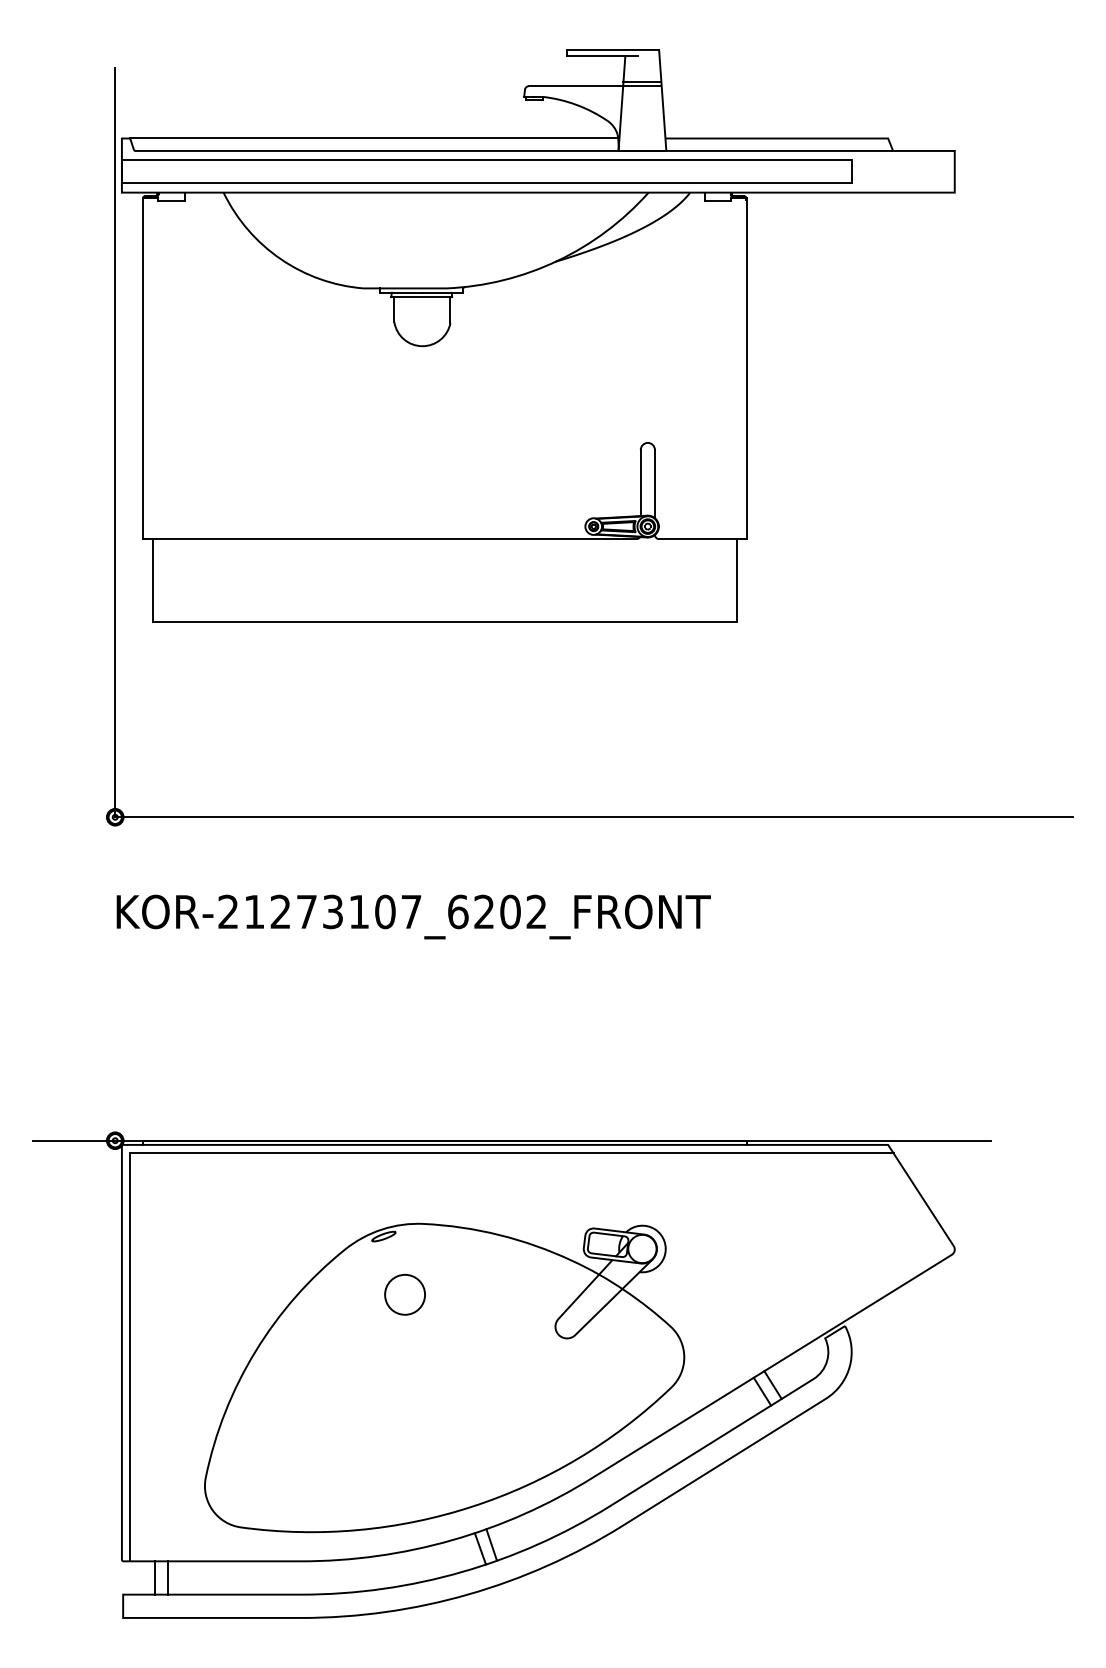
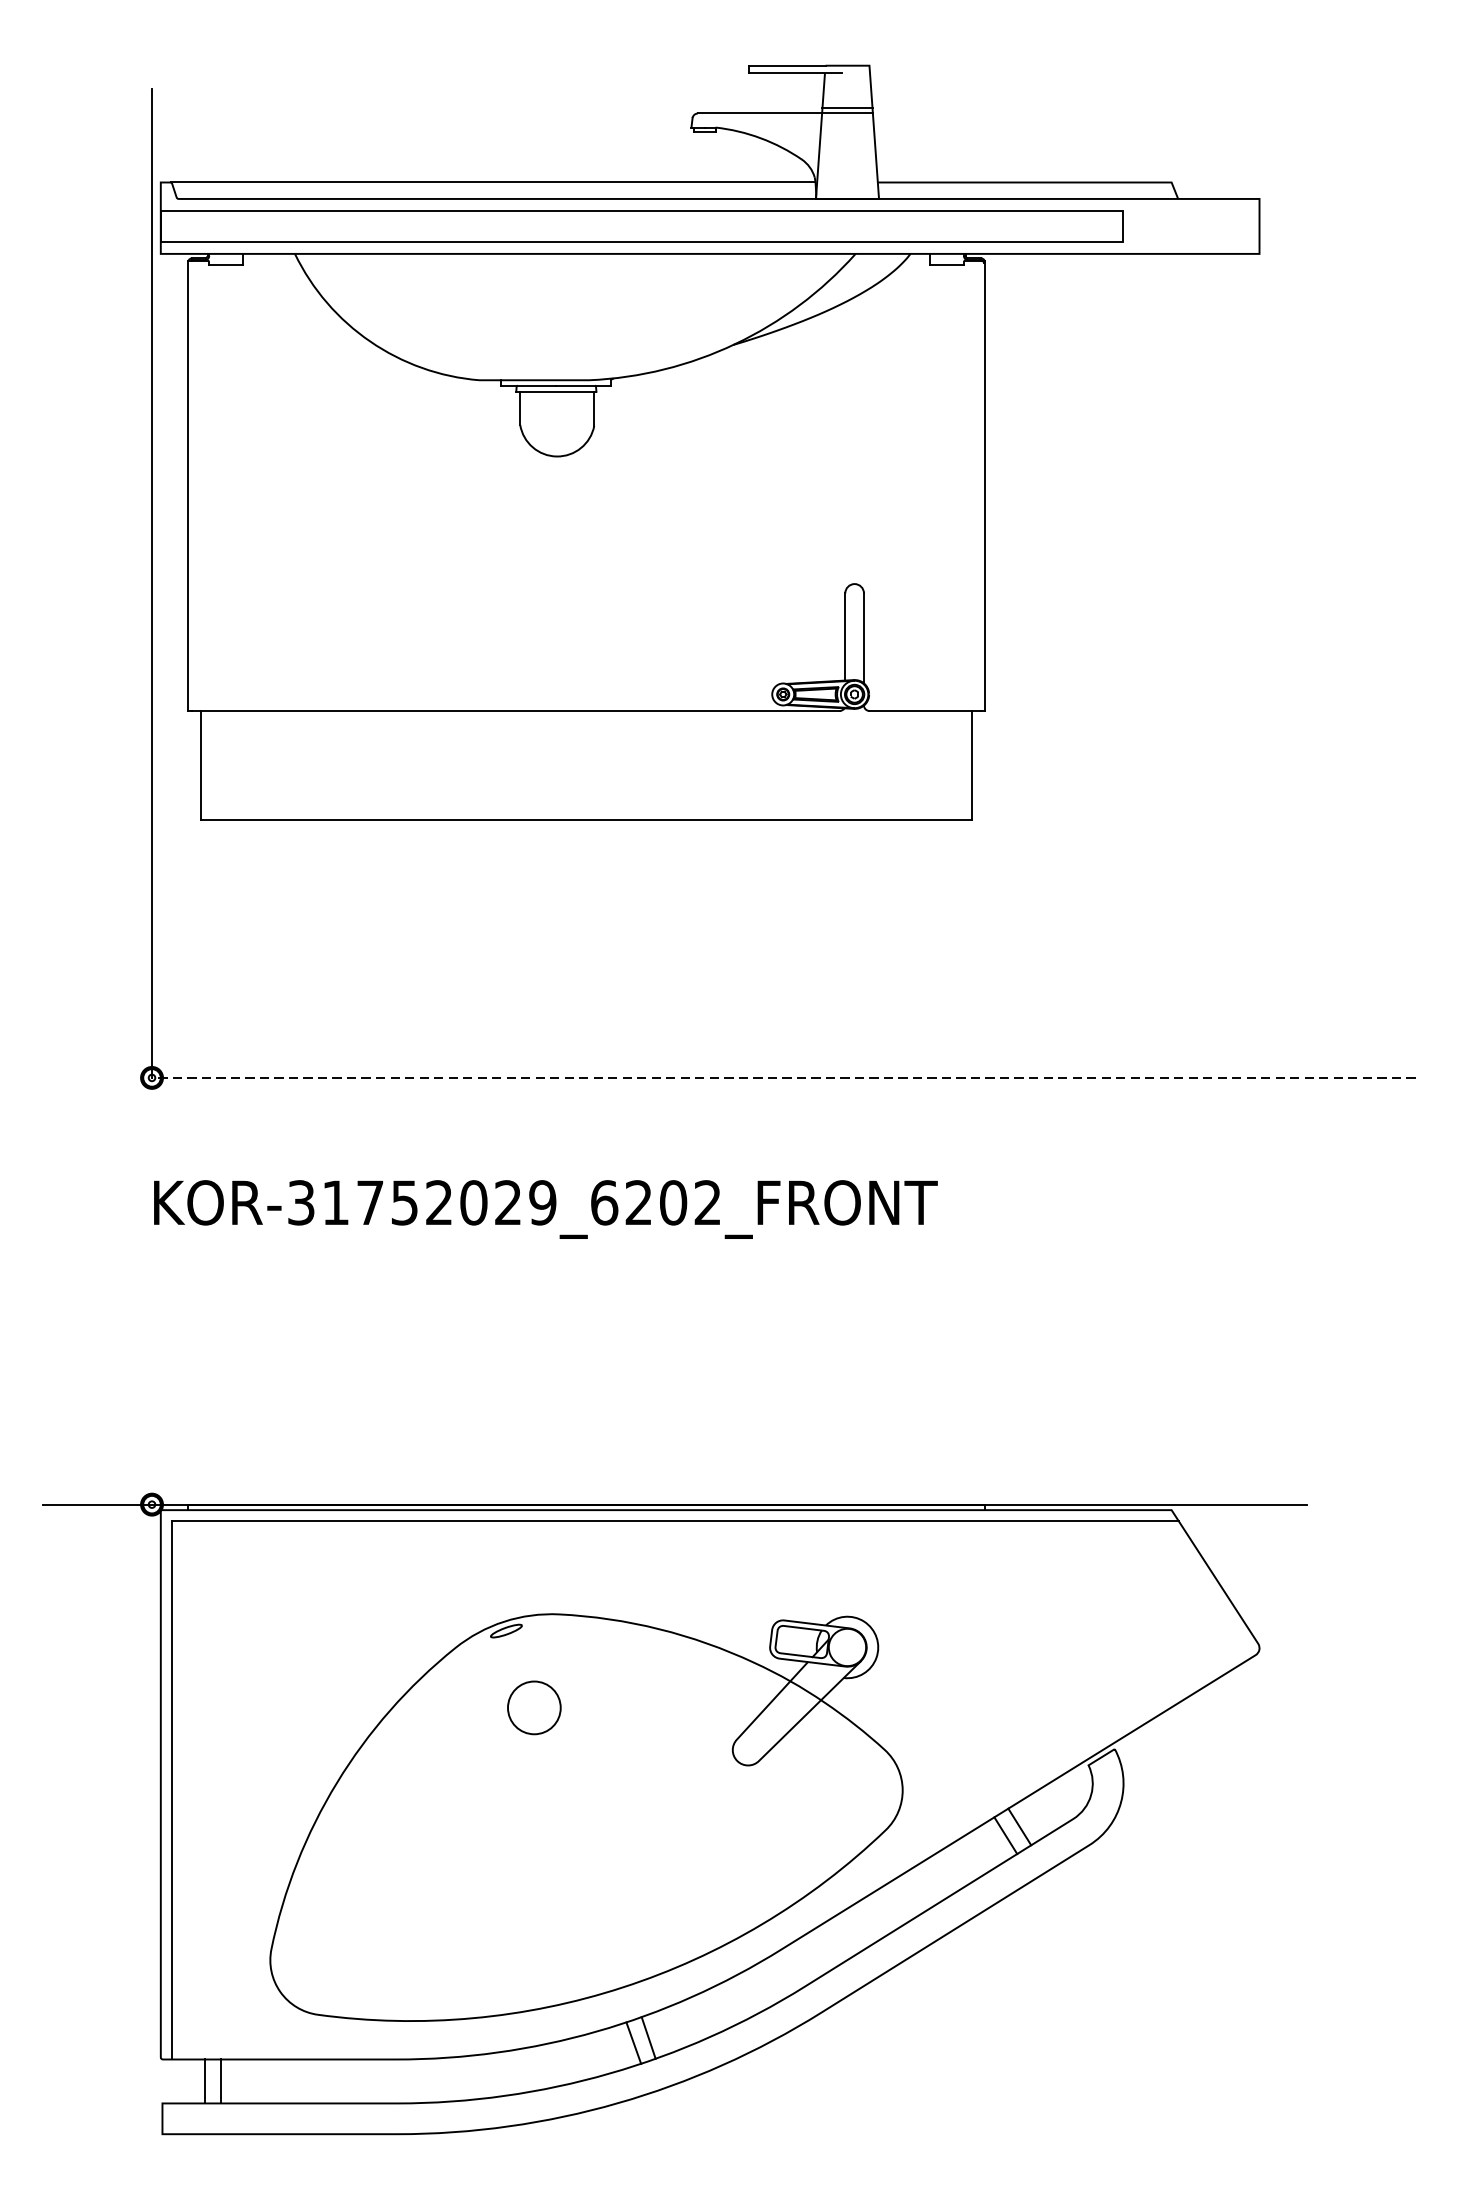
line: (594, 817) -> (784, 1078), solid -> dashed
text: (319, 911) -> (421, 1202), KOR-21273107_6202_FRONT -> KOR-31752029_6202_FRONT

